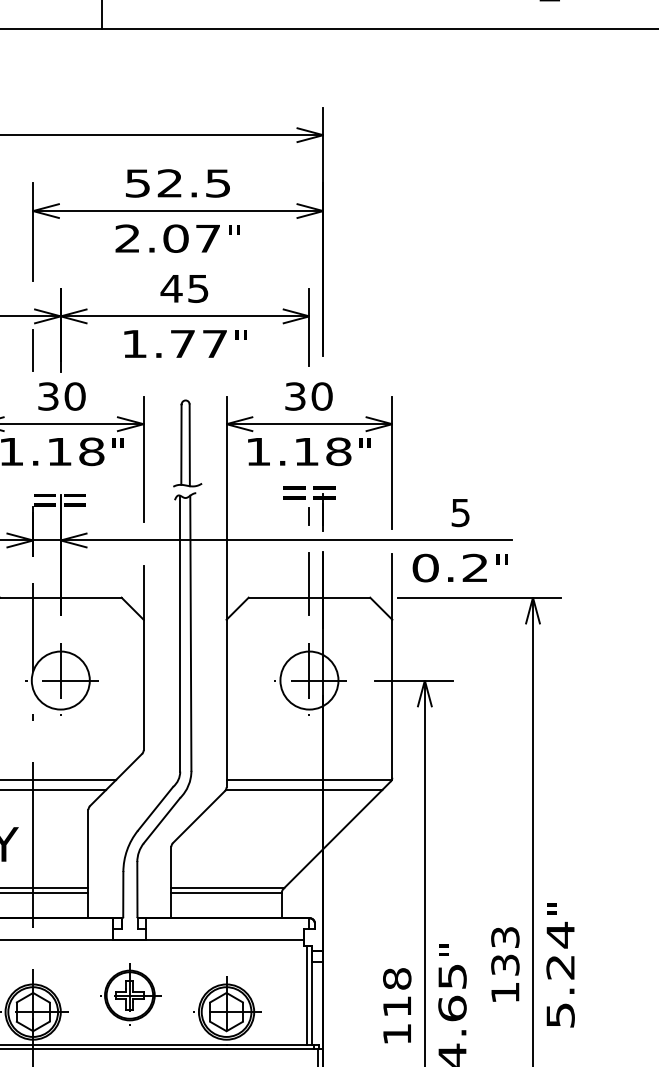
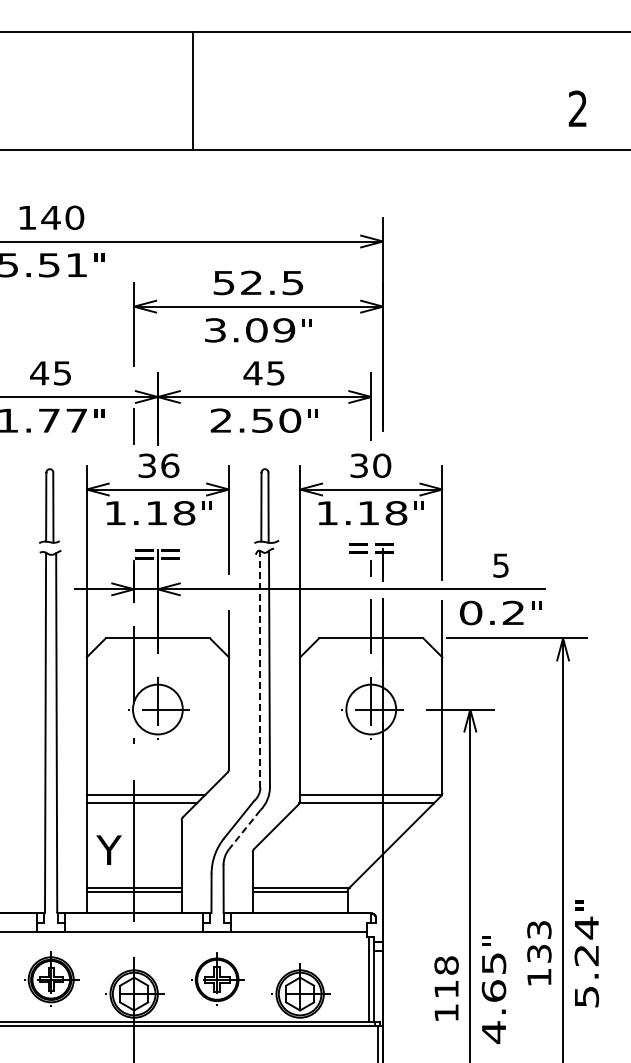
text: (167, 238) -> (249, 330), 2.07 -> 3.09
text: (174, 343) -> (255, 420), 1.77 -> 2.50
text: (75, 396) -> (170, 465), 30 -> 36
line: (180, 632) -> (260, 668), solid -> dashed
line: (161, 820) -> (244, 829), solid -> dashed

